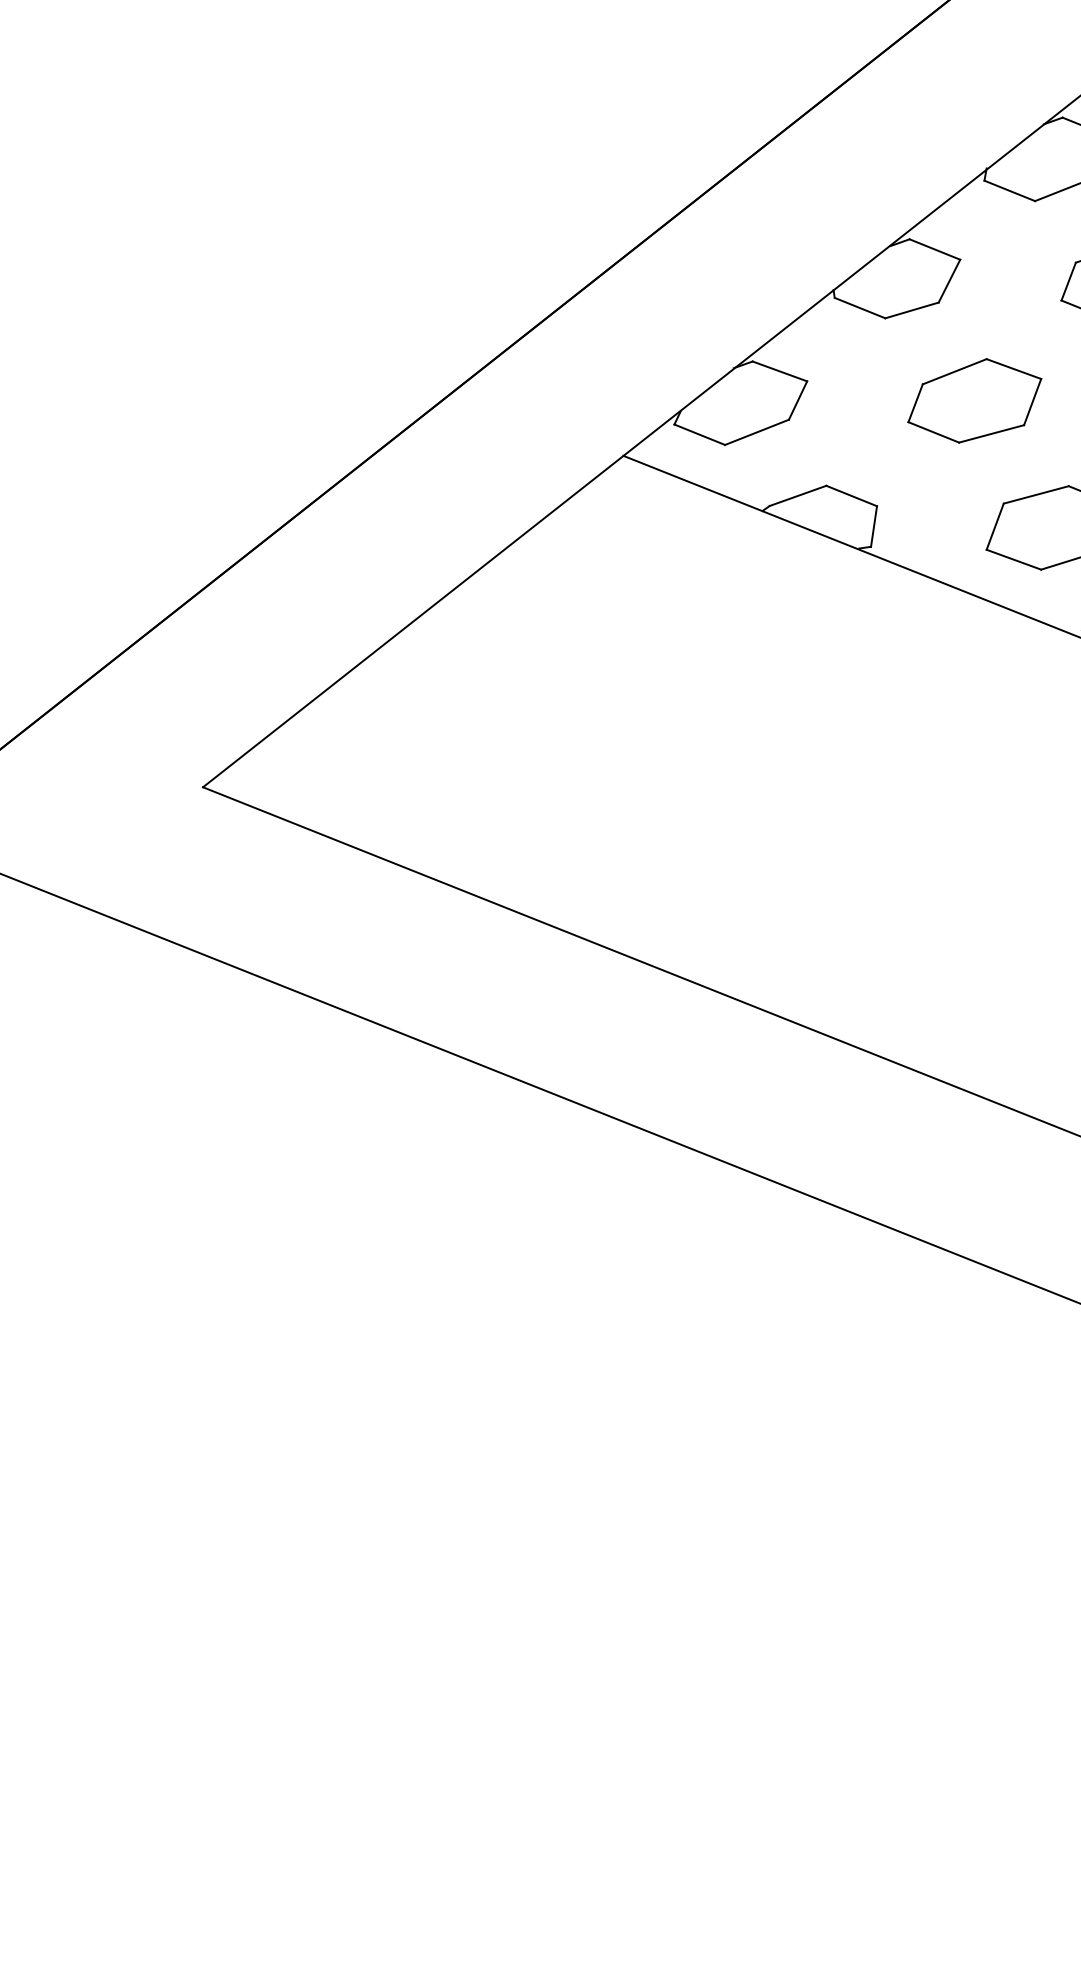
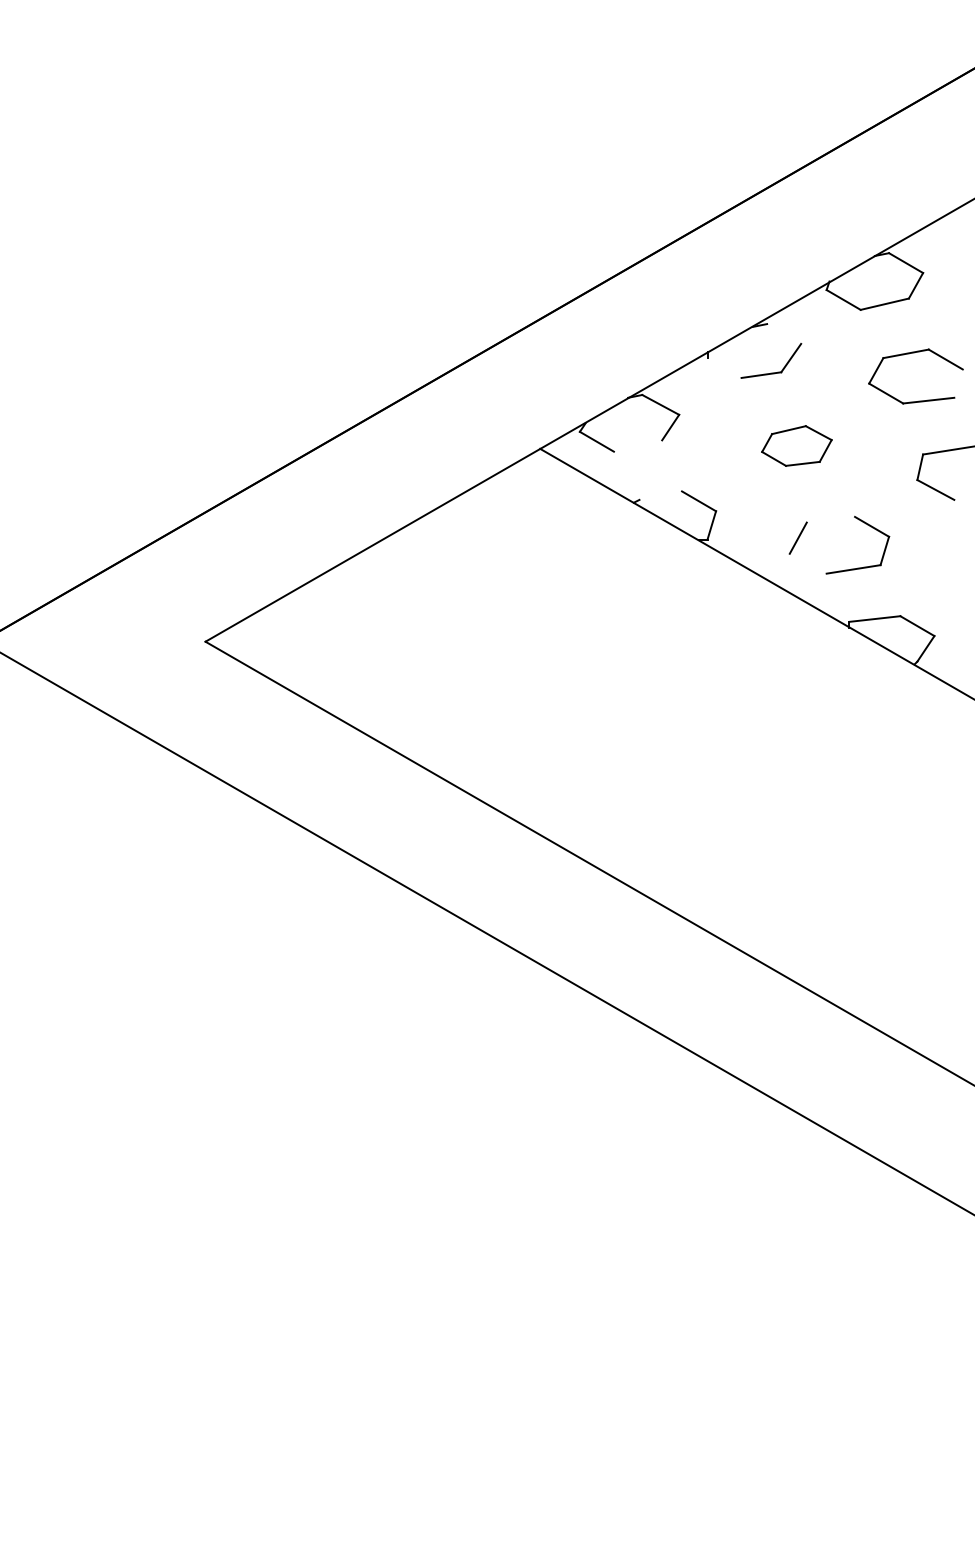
line: (935, 248) -> (784, 333), removed
line: (859, 307) -> (724, 367), removed
part: (974, 399) -> (796, 445), size x0.7
line: (756, 431) -> (637, 445), removed
line: (1035, 494) -> (830, 519), removed
line: (797, 495) -> (660, 495), removed
line: (1012, 559) -> (807, 563), removed

